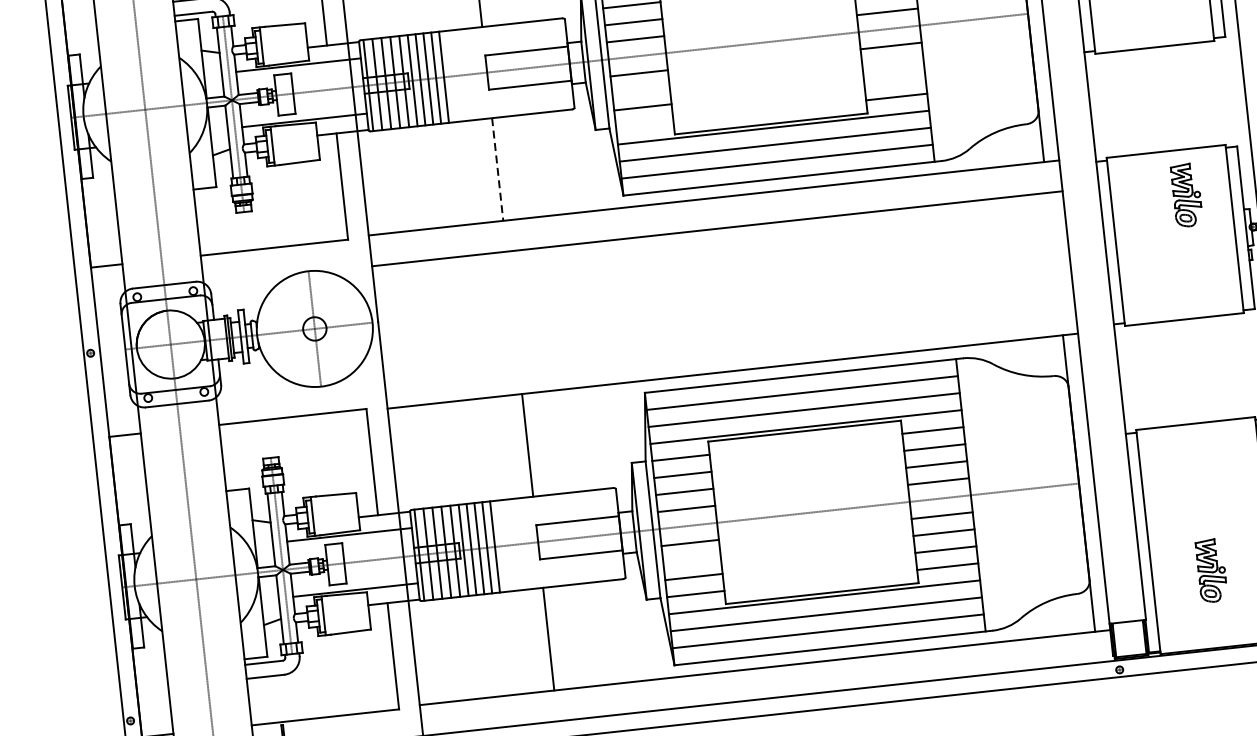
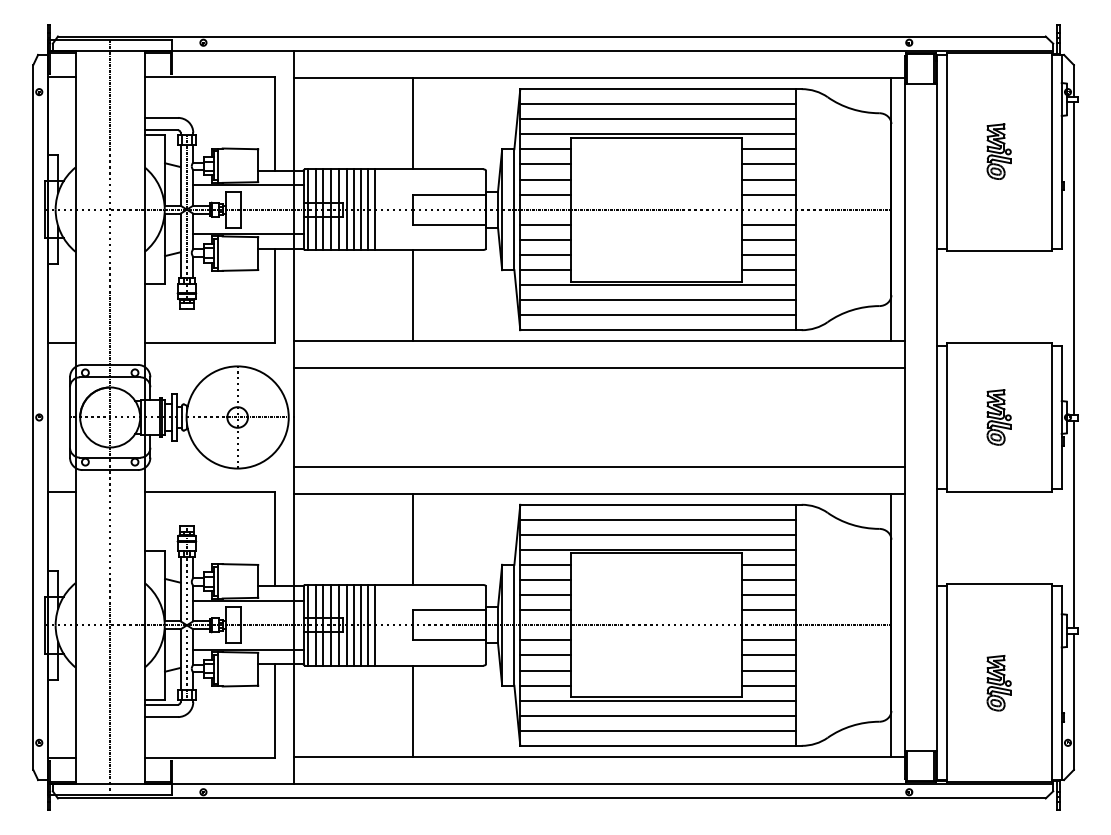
line: (892, 62) -> (768, 239), added
line: (894, 79) -> (768, 254), added
line: (640, 90) -> (545, 239), added
line: (644, 123) -> (545, 269), added
line: (497, 169) -> (412, 295), dashed -> solid
part: (1186, 195) -> (998, 417), moved
line: (728, 340) -> (598, 466), added
line: (691, 560) -> (545, 655), added
part: (1210, 571) -> (998, 683), moved

